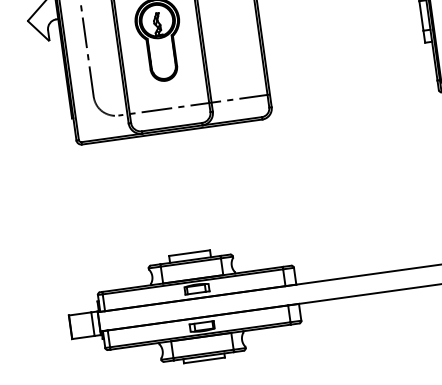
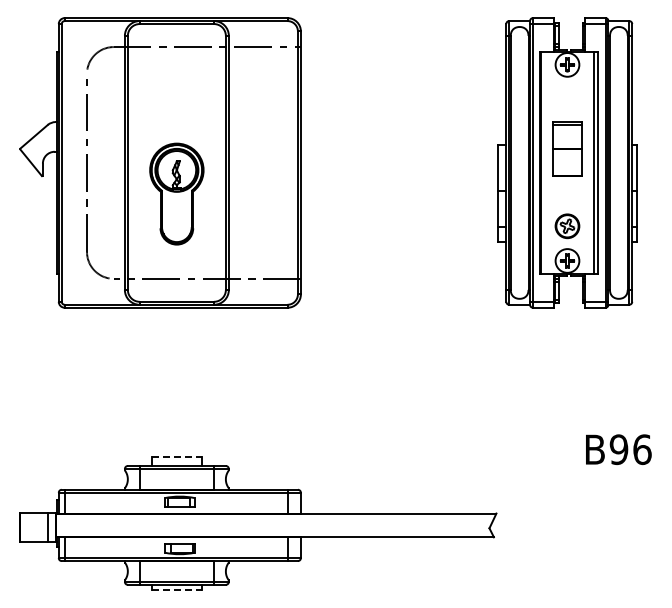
line: (190, 253) -> (177, 457), solid -> dashed
line: (204, 360) -> (177, 589), solid -> dashed

